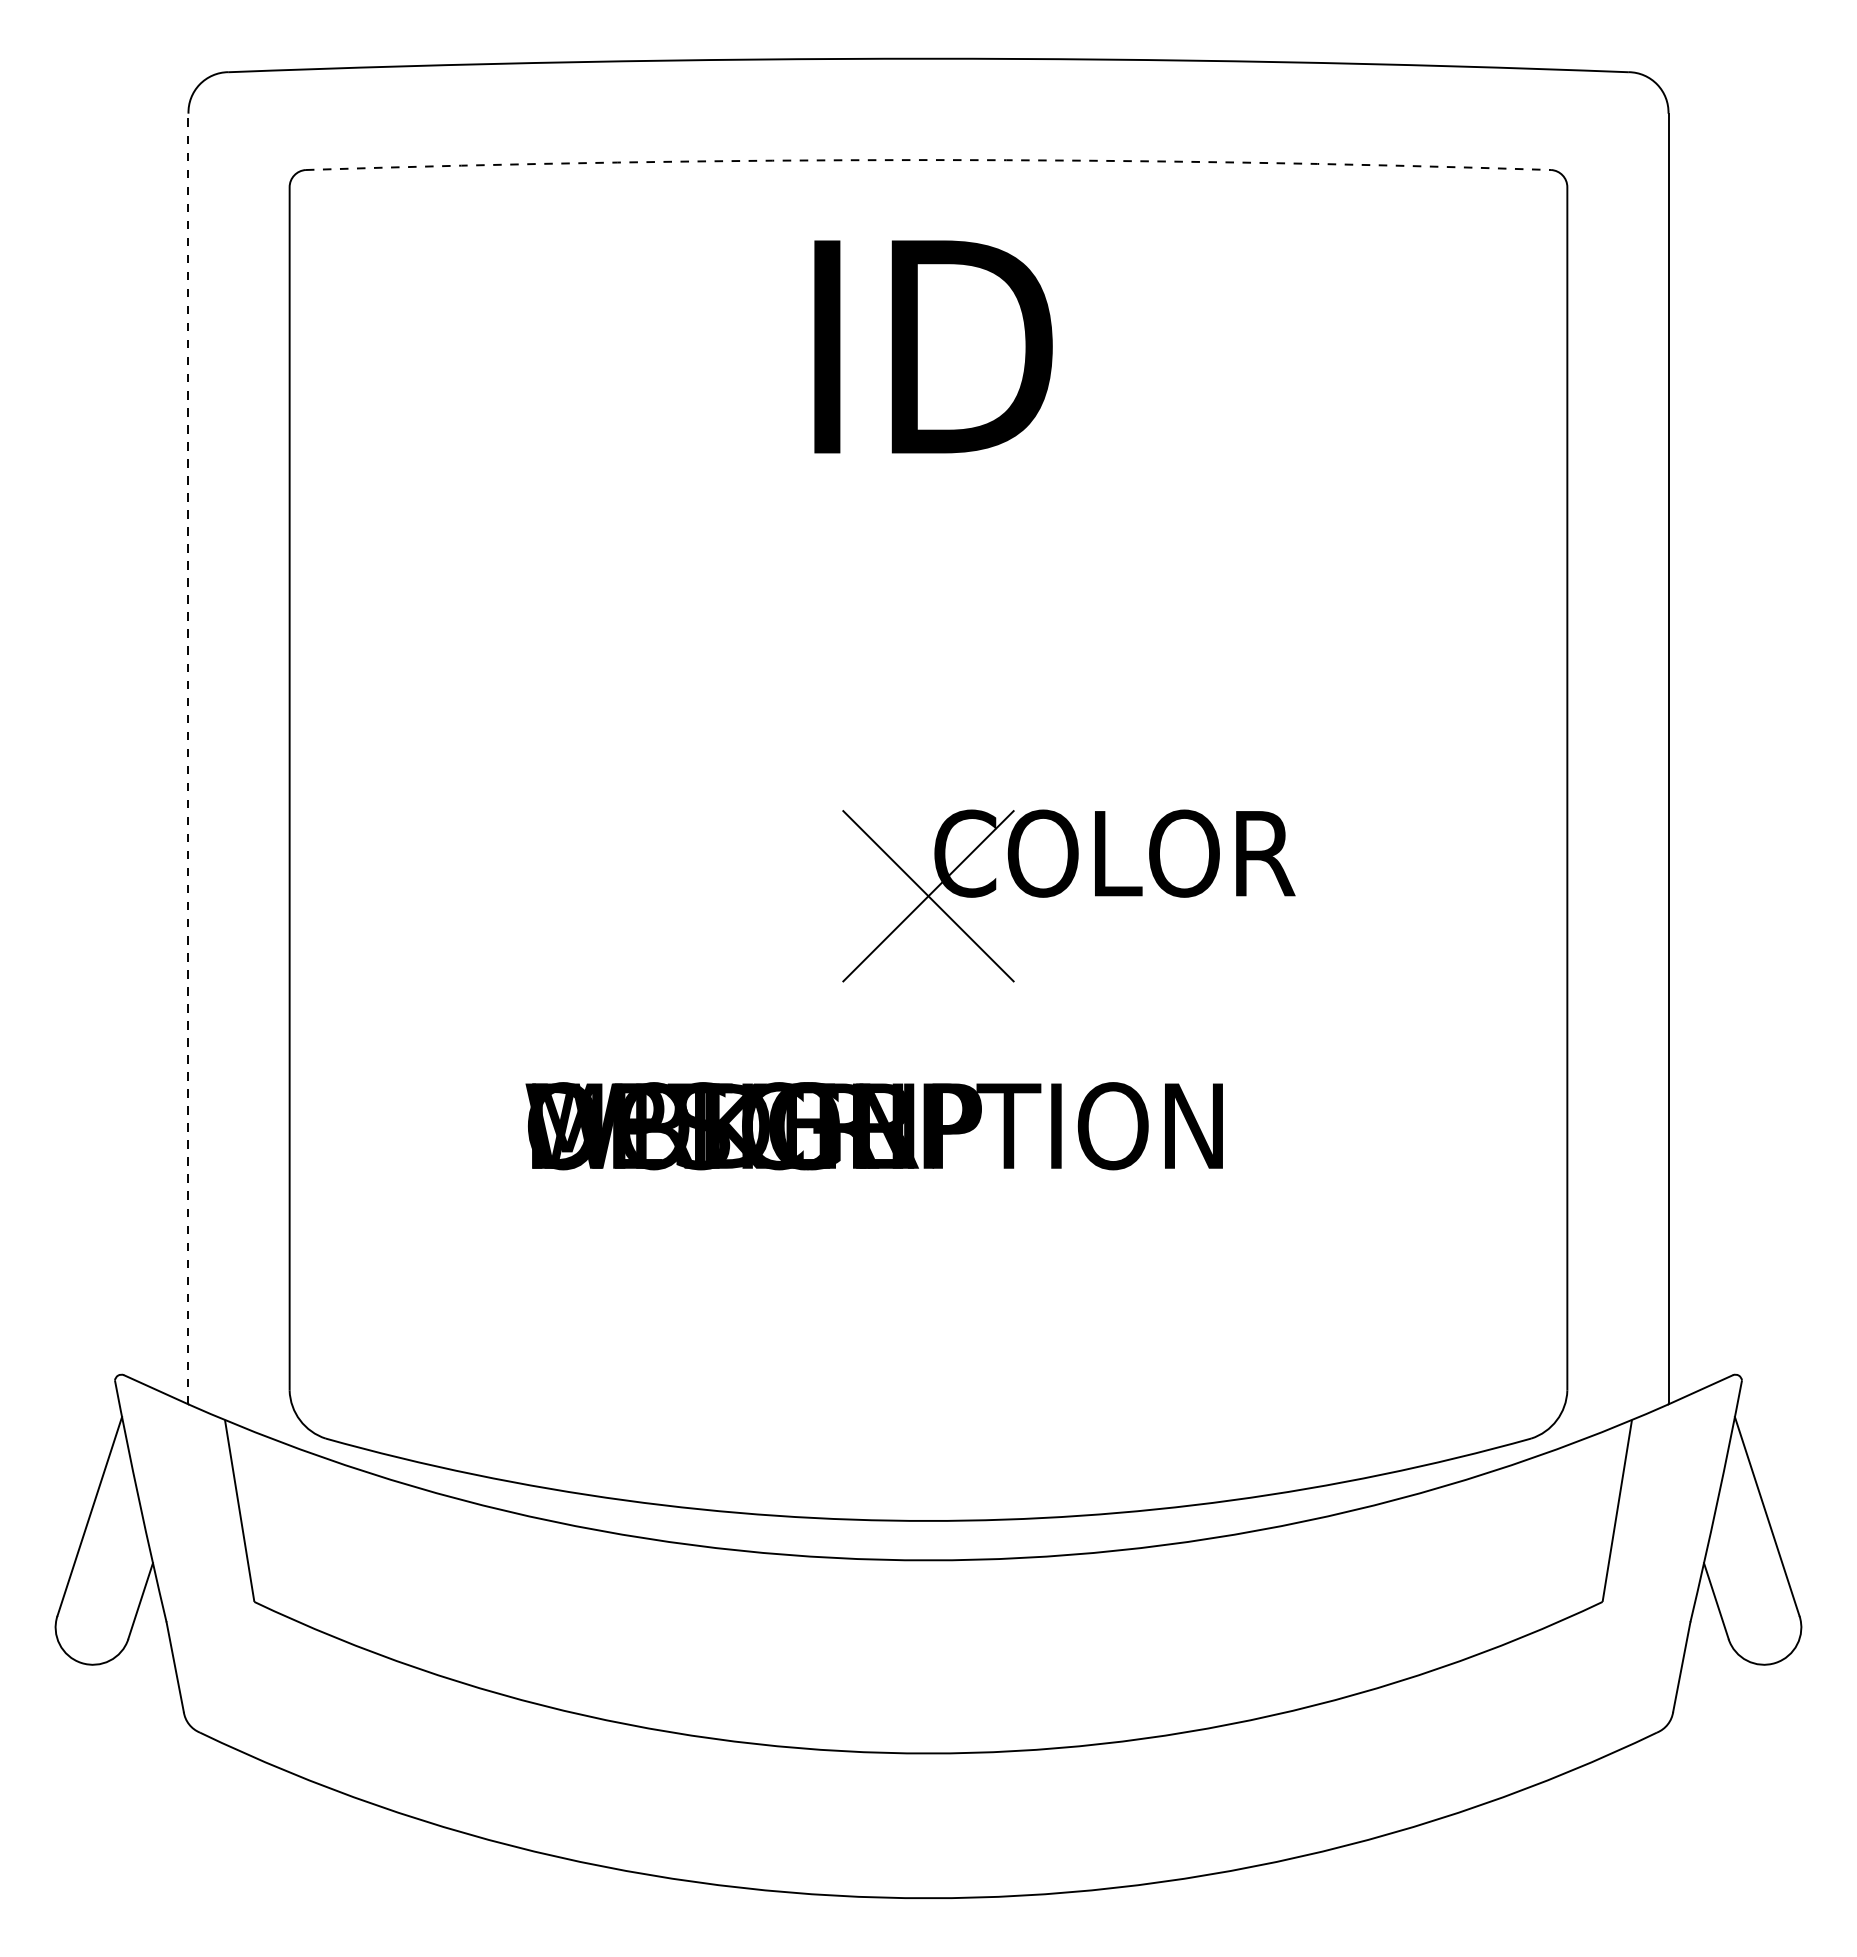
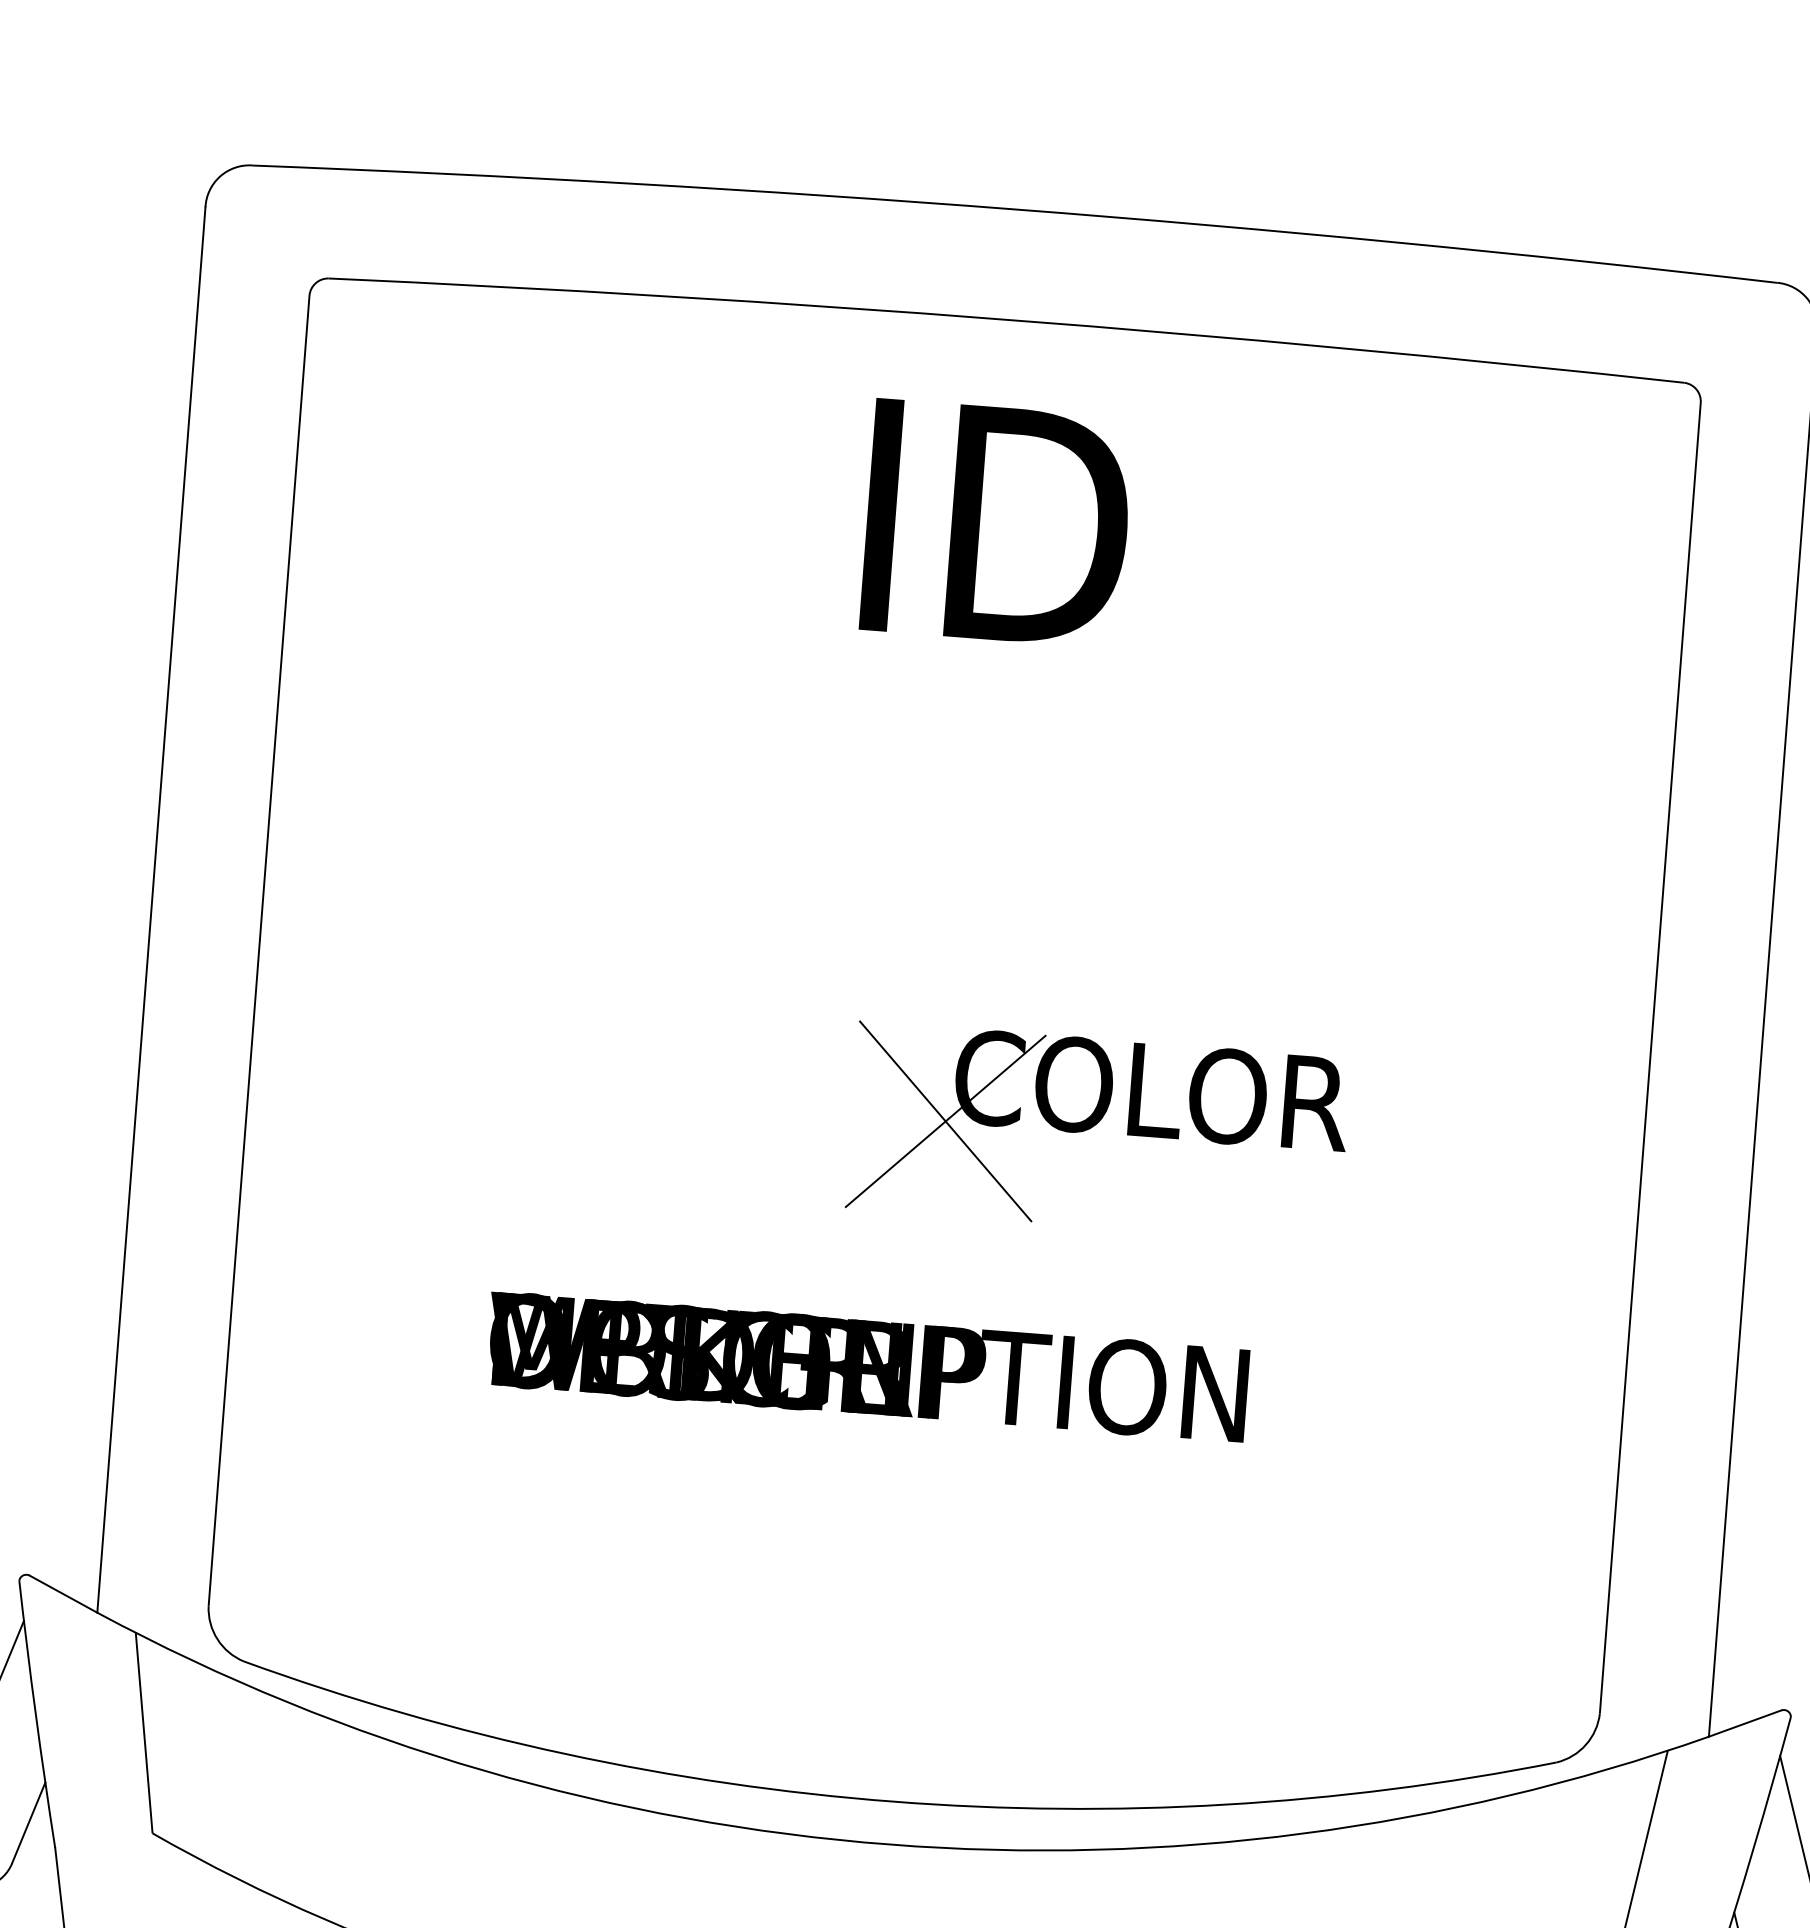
line: (928, 160) -> (1007, 320), dashed -> solid
line: (188, 758) -> (151, 909), dashed -> solid

